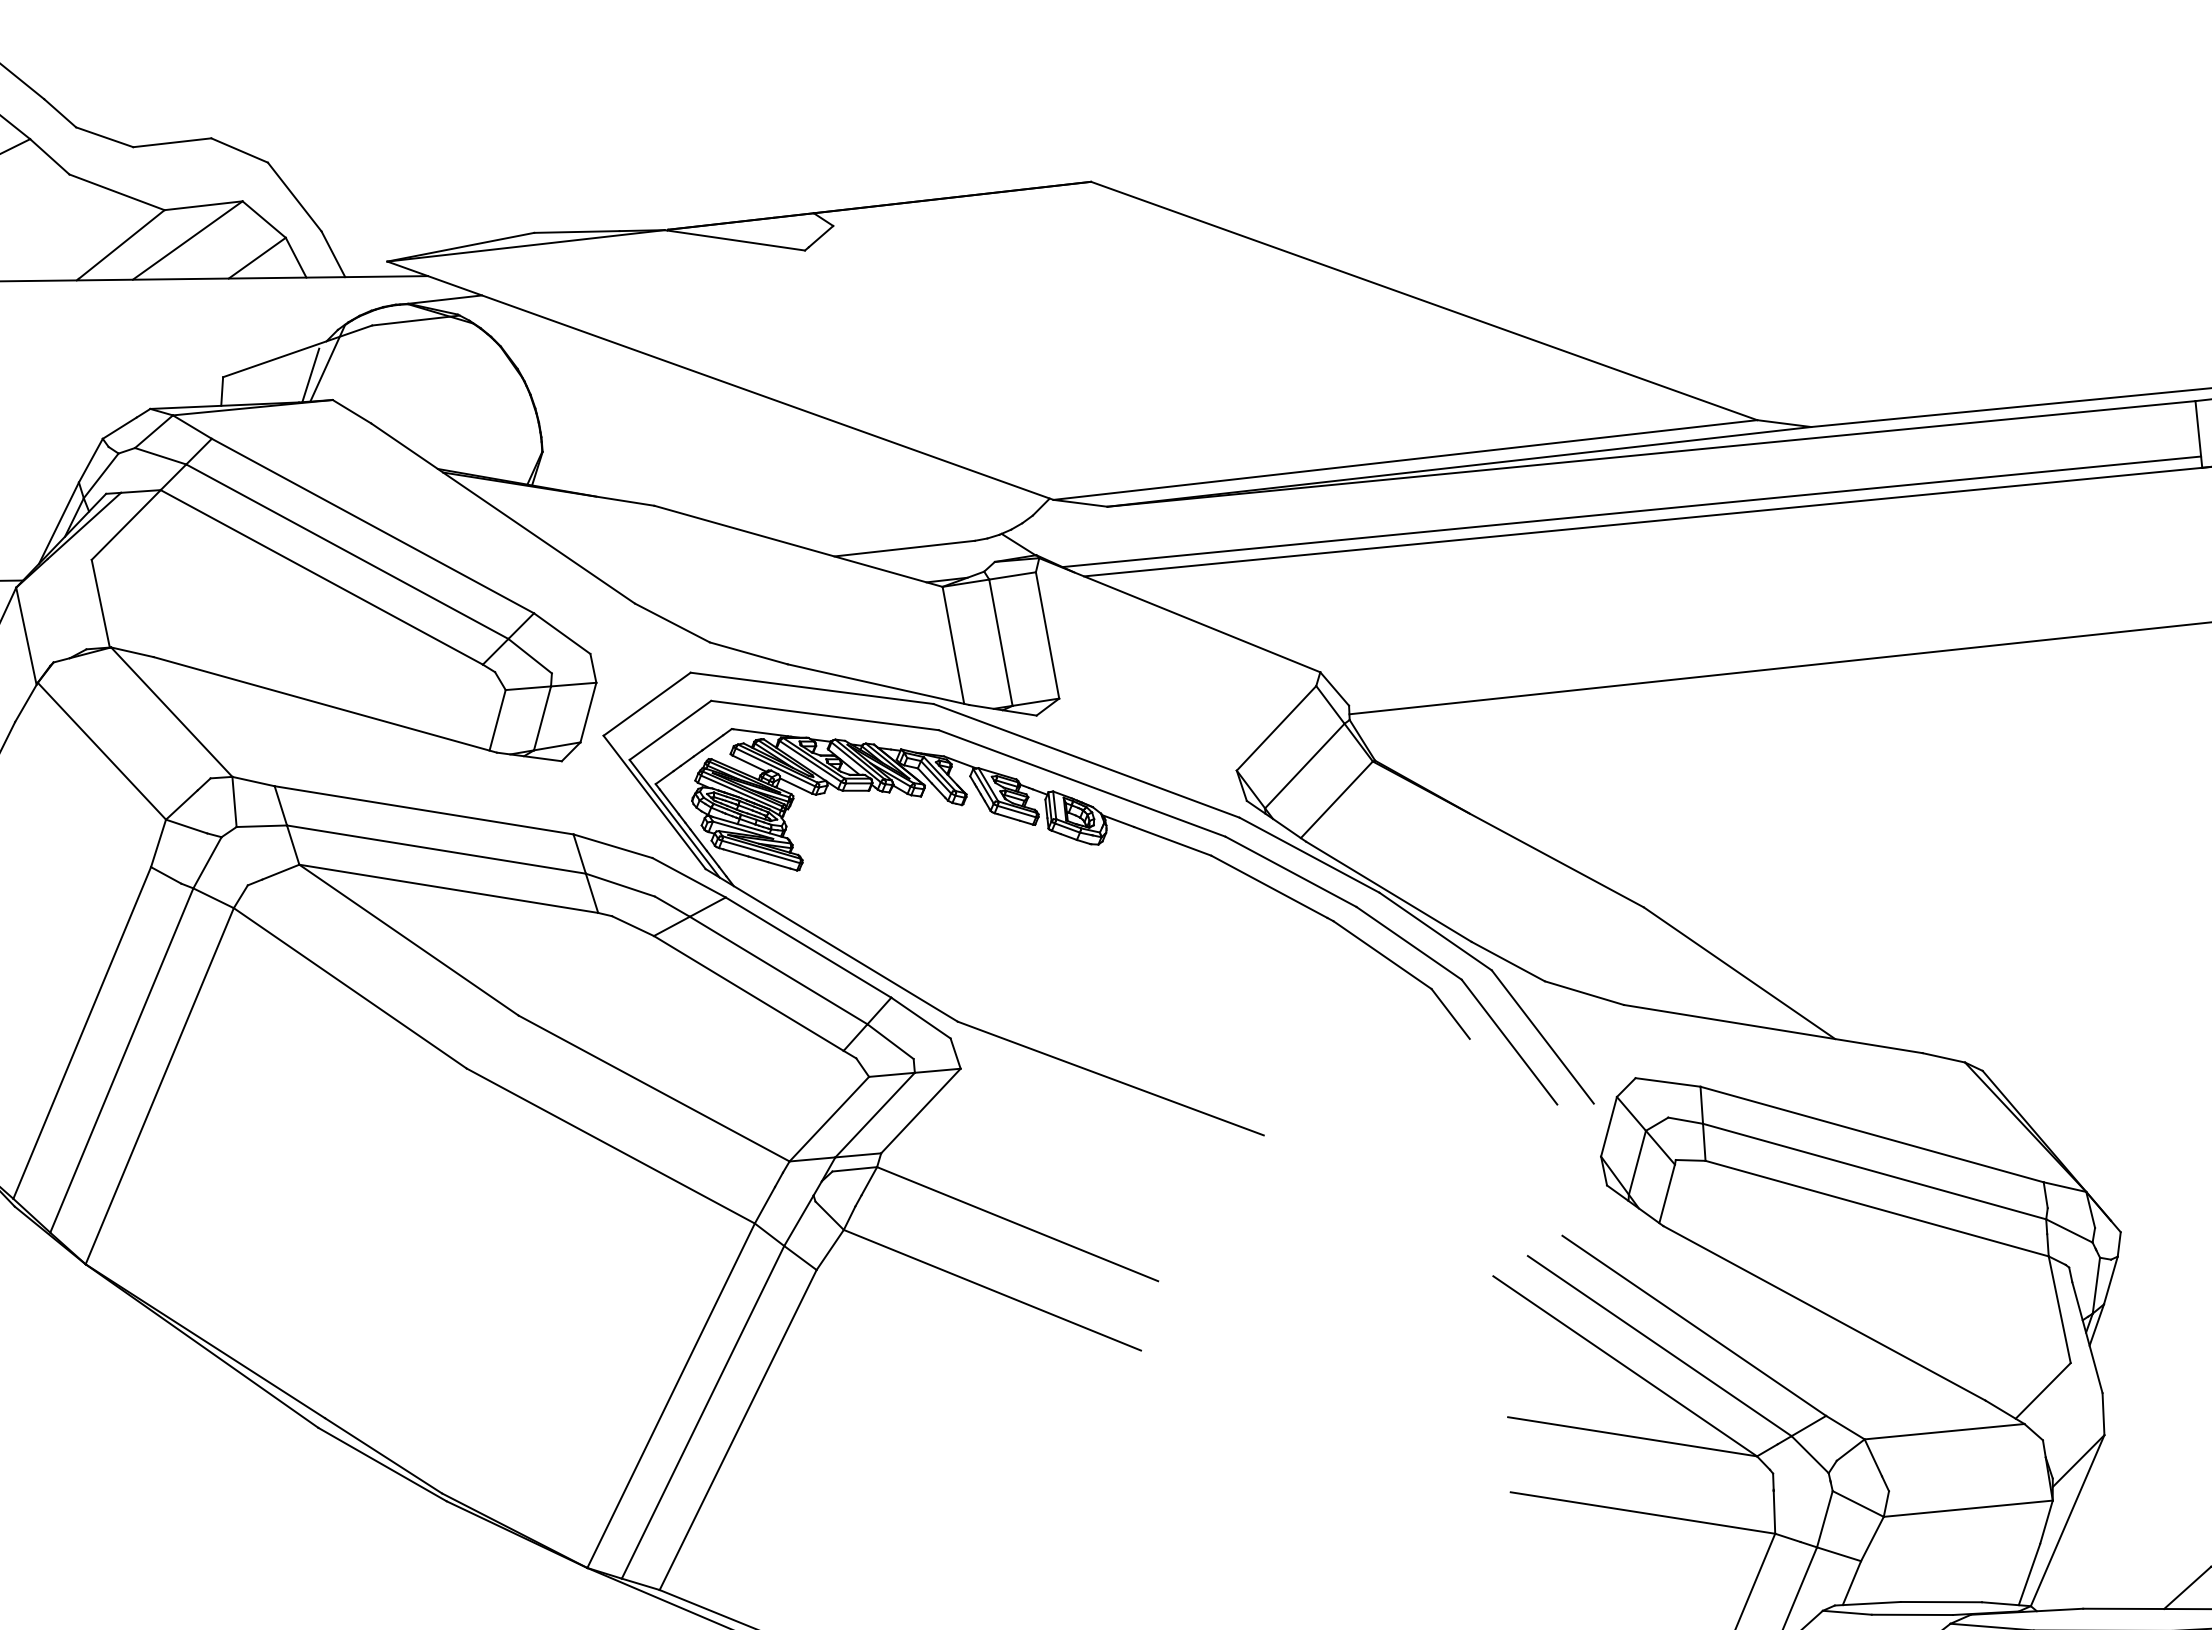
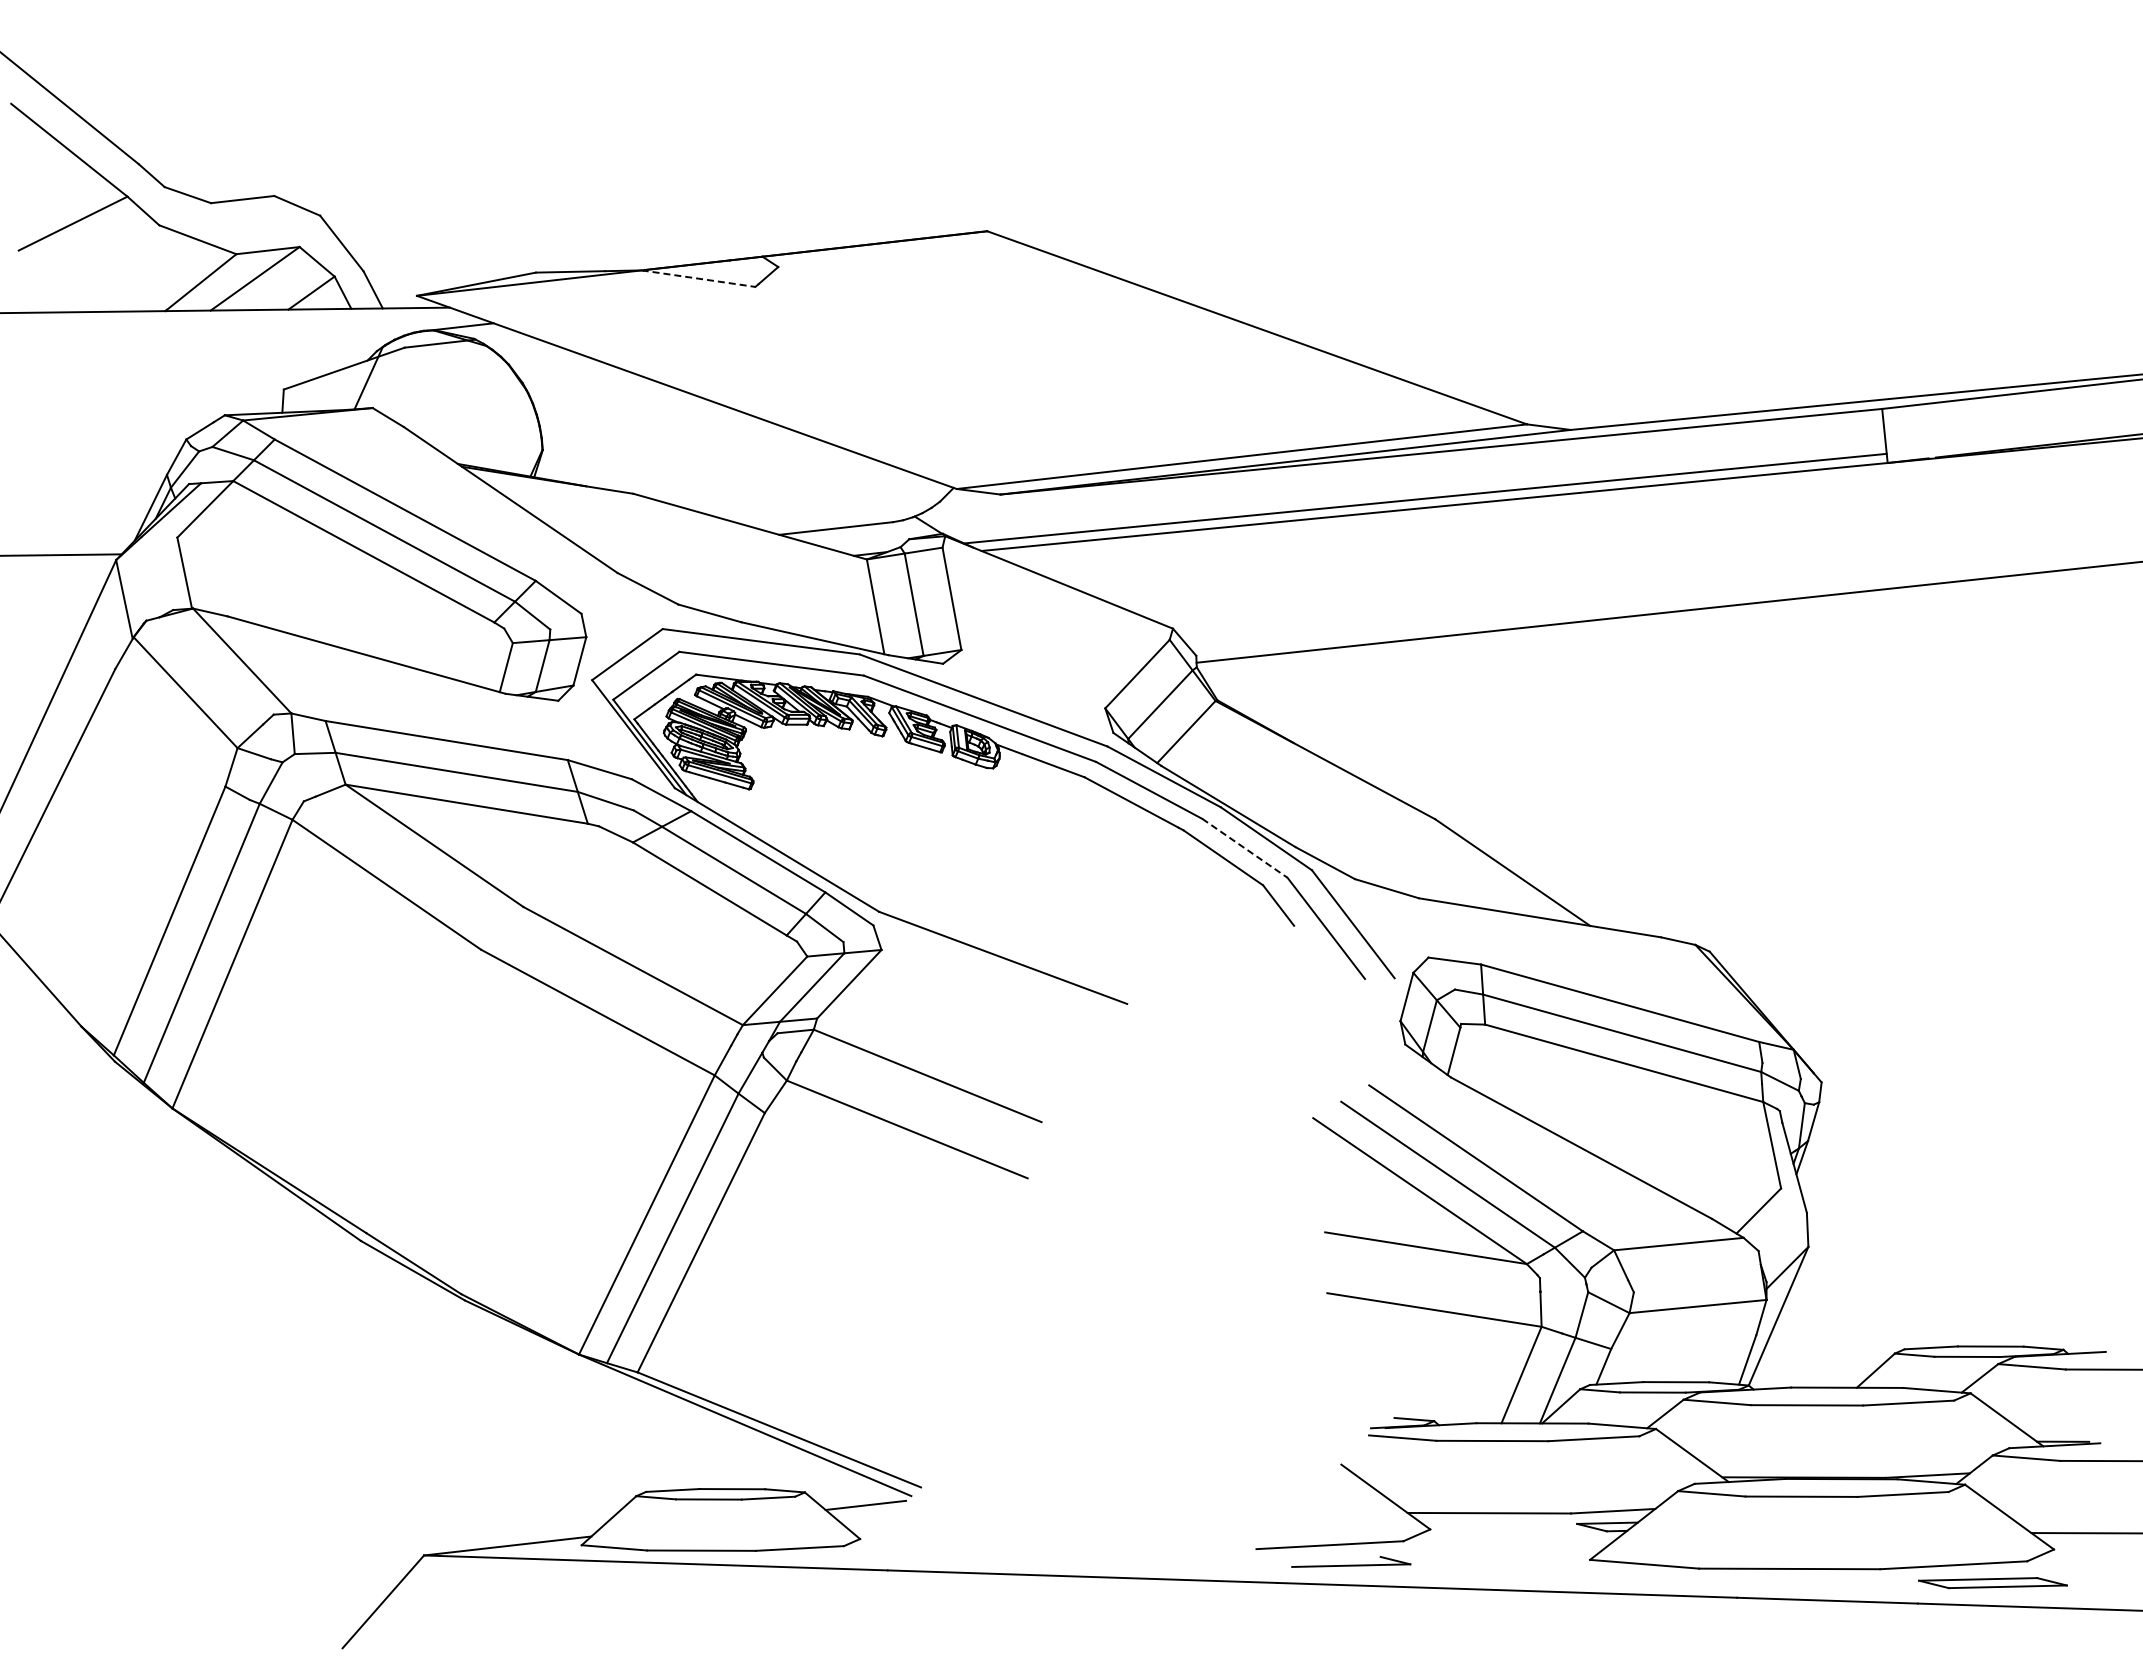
line: (736, 240) -> (699, 278), solid -> dashed
line: (310, 374) -> (354, 387), removed
line: (1408, 943) -> (1244, 848), solid -> dashed

